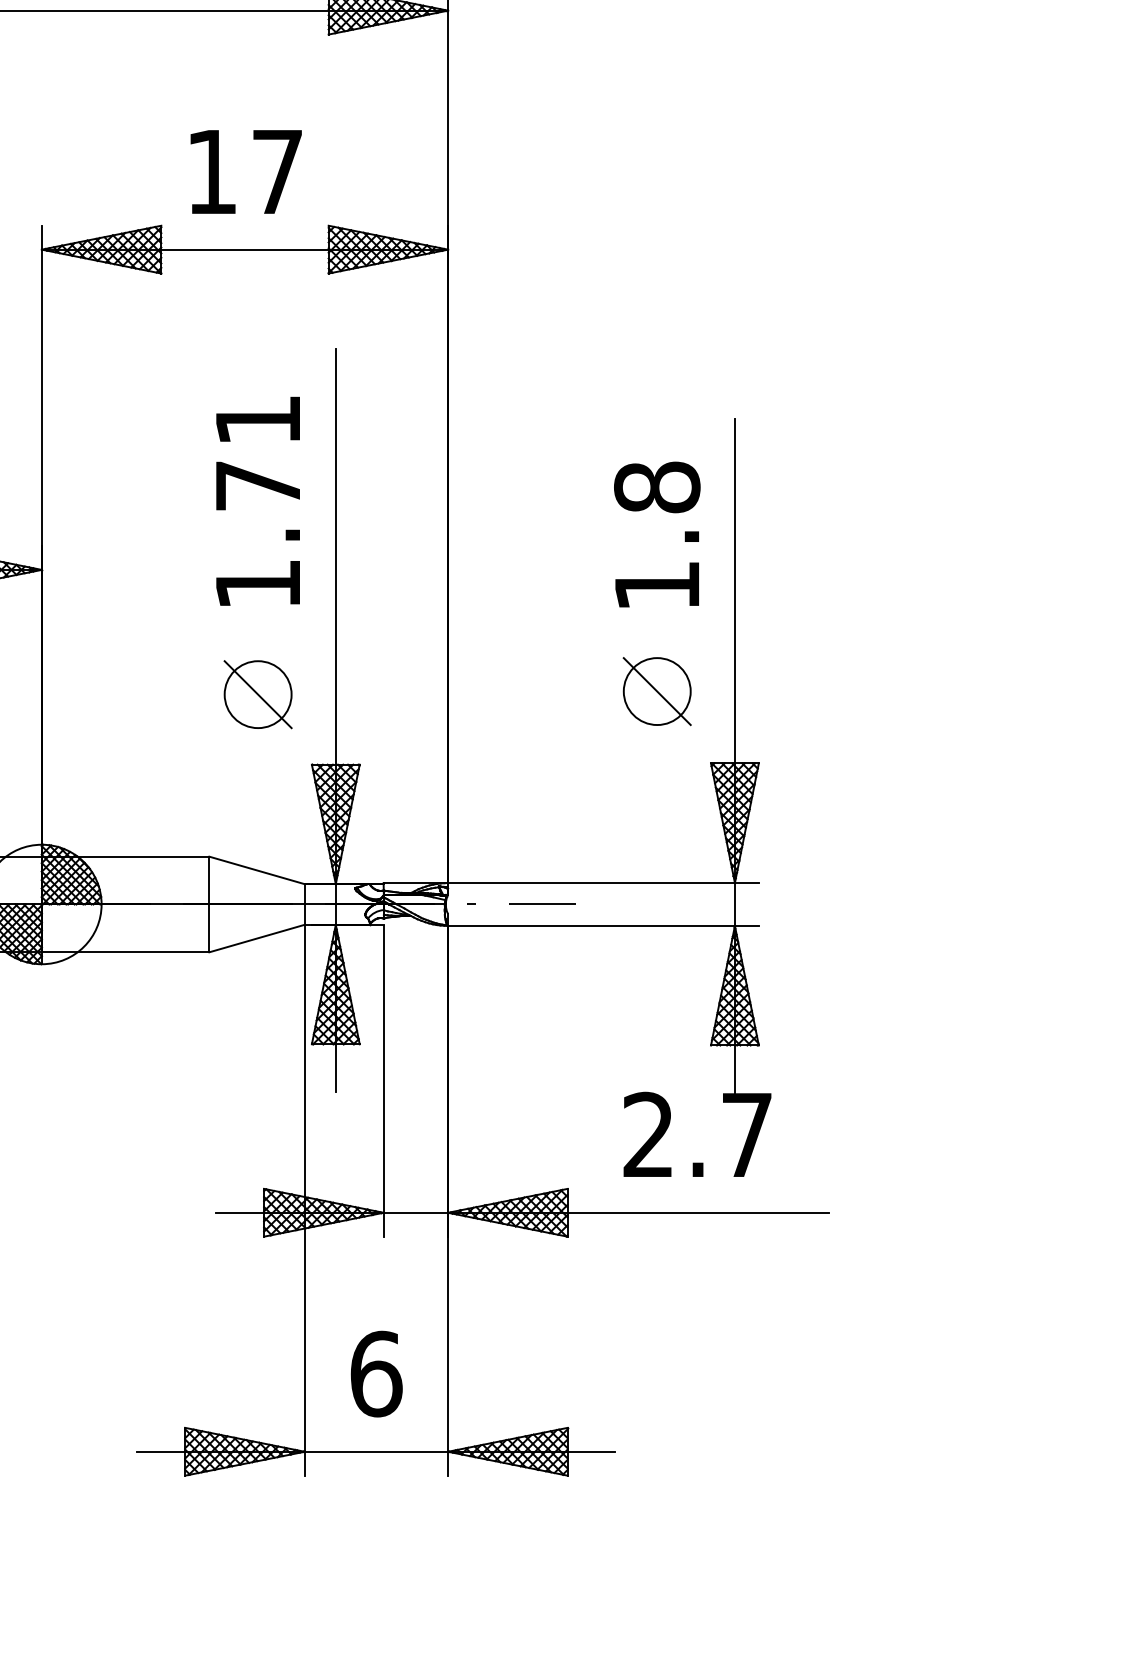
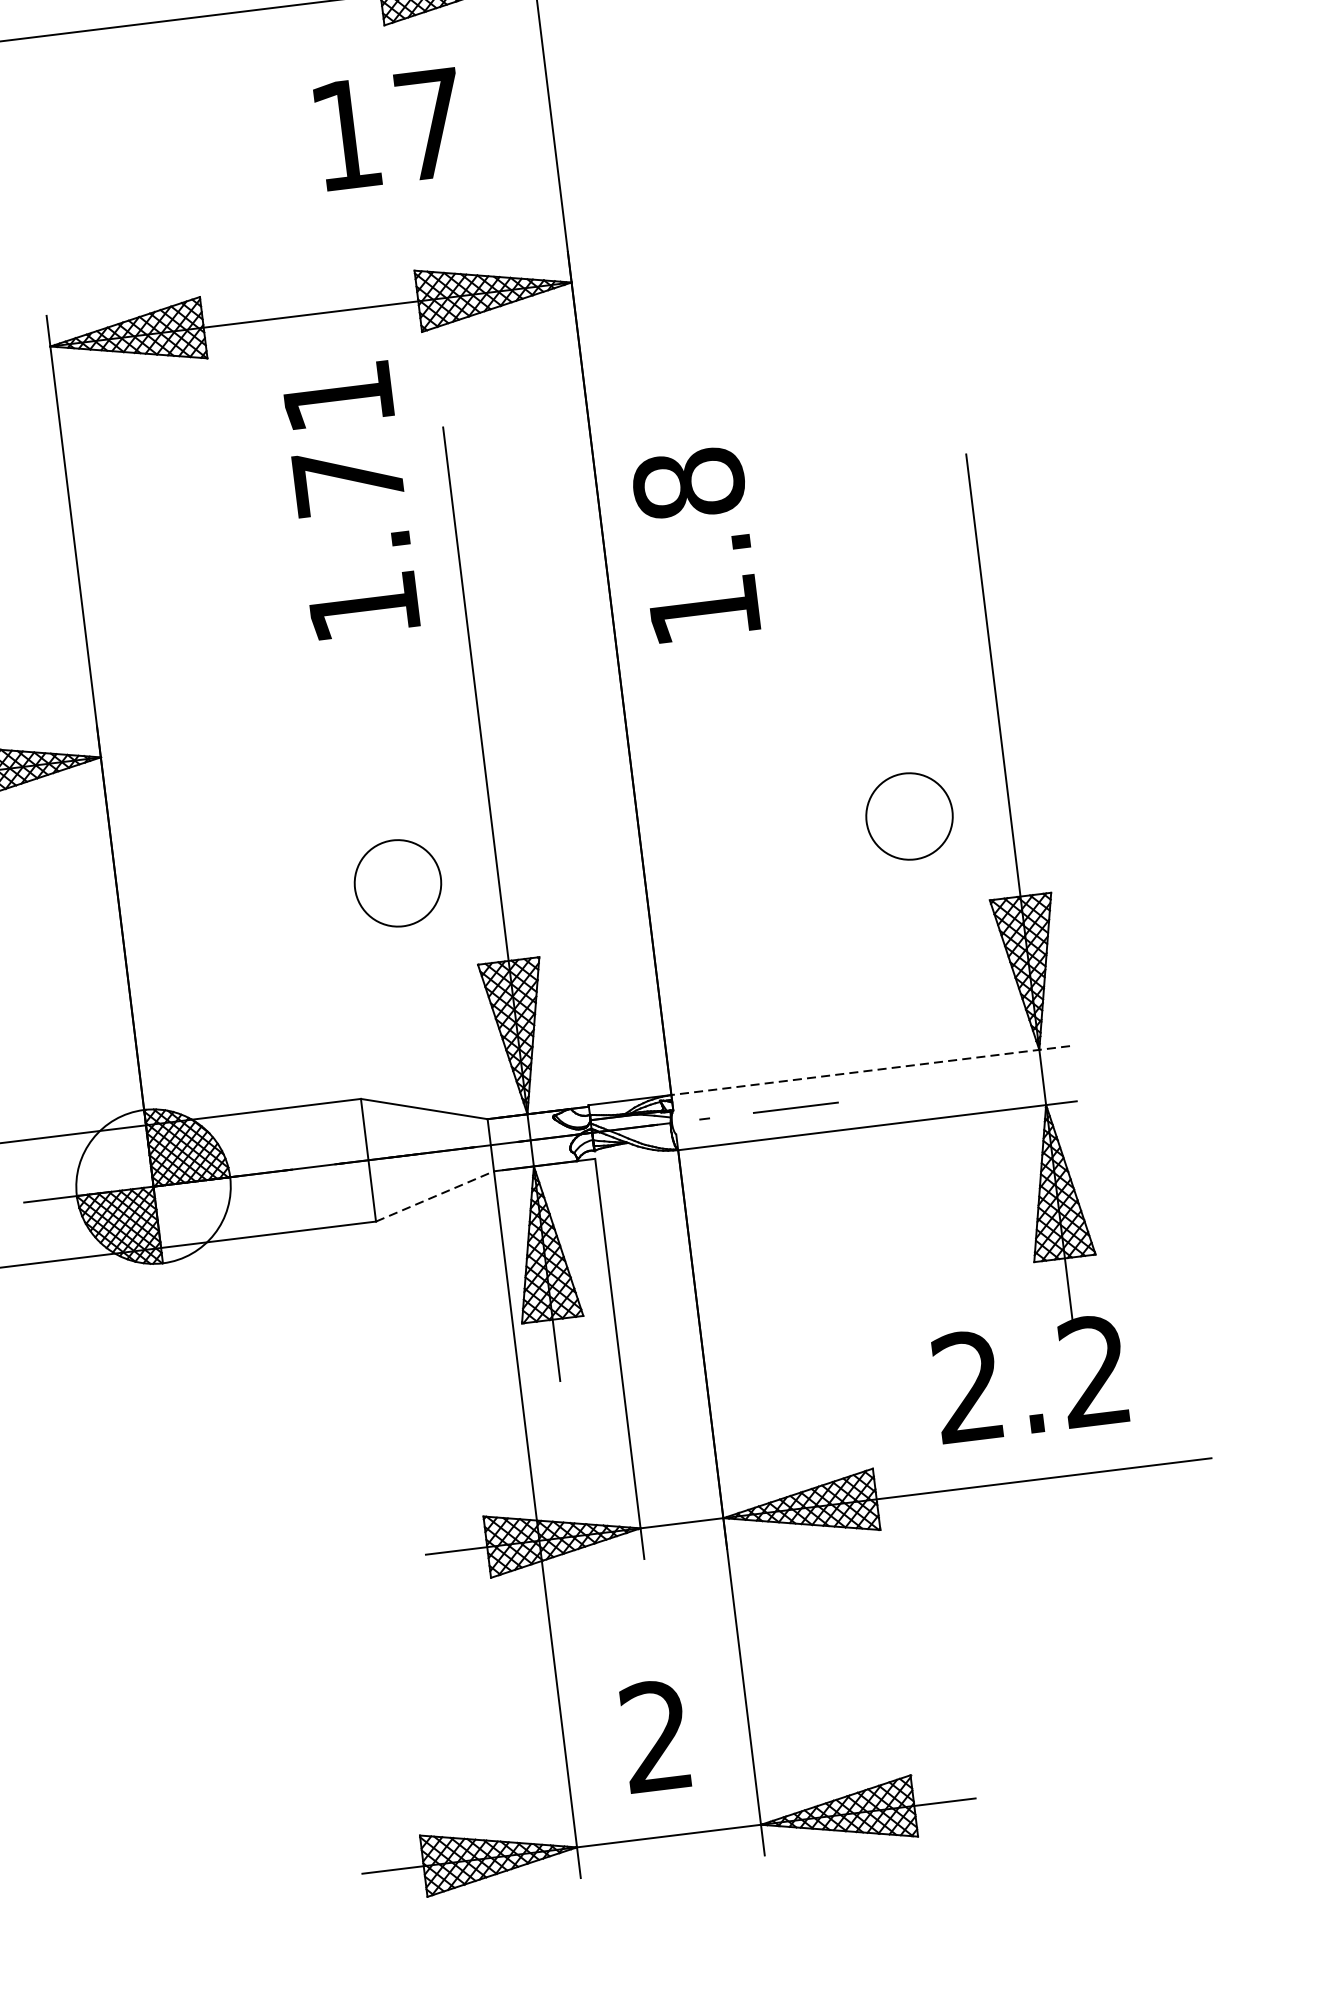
text: (245, 171) -> (389, 128), moved
text: (257, 500) -> (350, 499), moved
text: (657, 534) -> (696, 544), moved
line: (656, 691) -> (908, 816), removed
line: (257, 694) -> (397, 883), removed
line: (602, 882) -> (869, 1070), solid -> dashed
line: (257, 938) -> (435, 1196), solid -> dashed
text: (746, 1133) -> (1093, 1369), 2.7 -> 2.2
text: (376, 1373) -> (656, 1735), 6 -> 2

